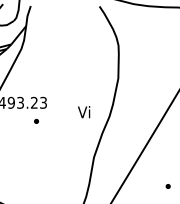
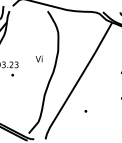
text: (82, 111) -> (38, 58), moved

